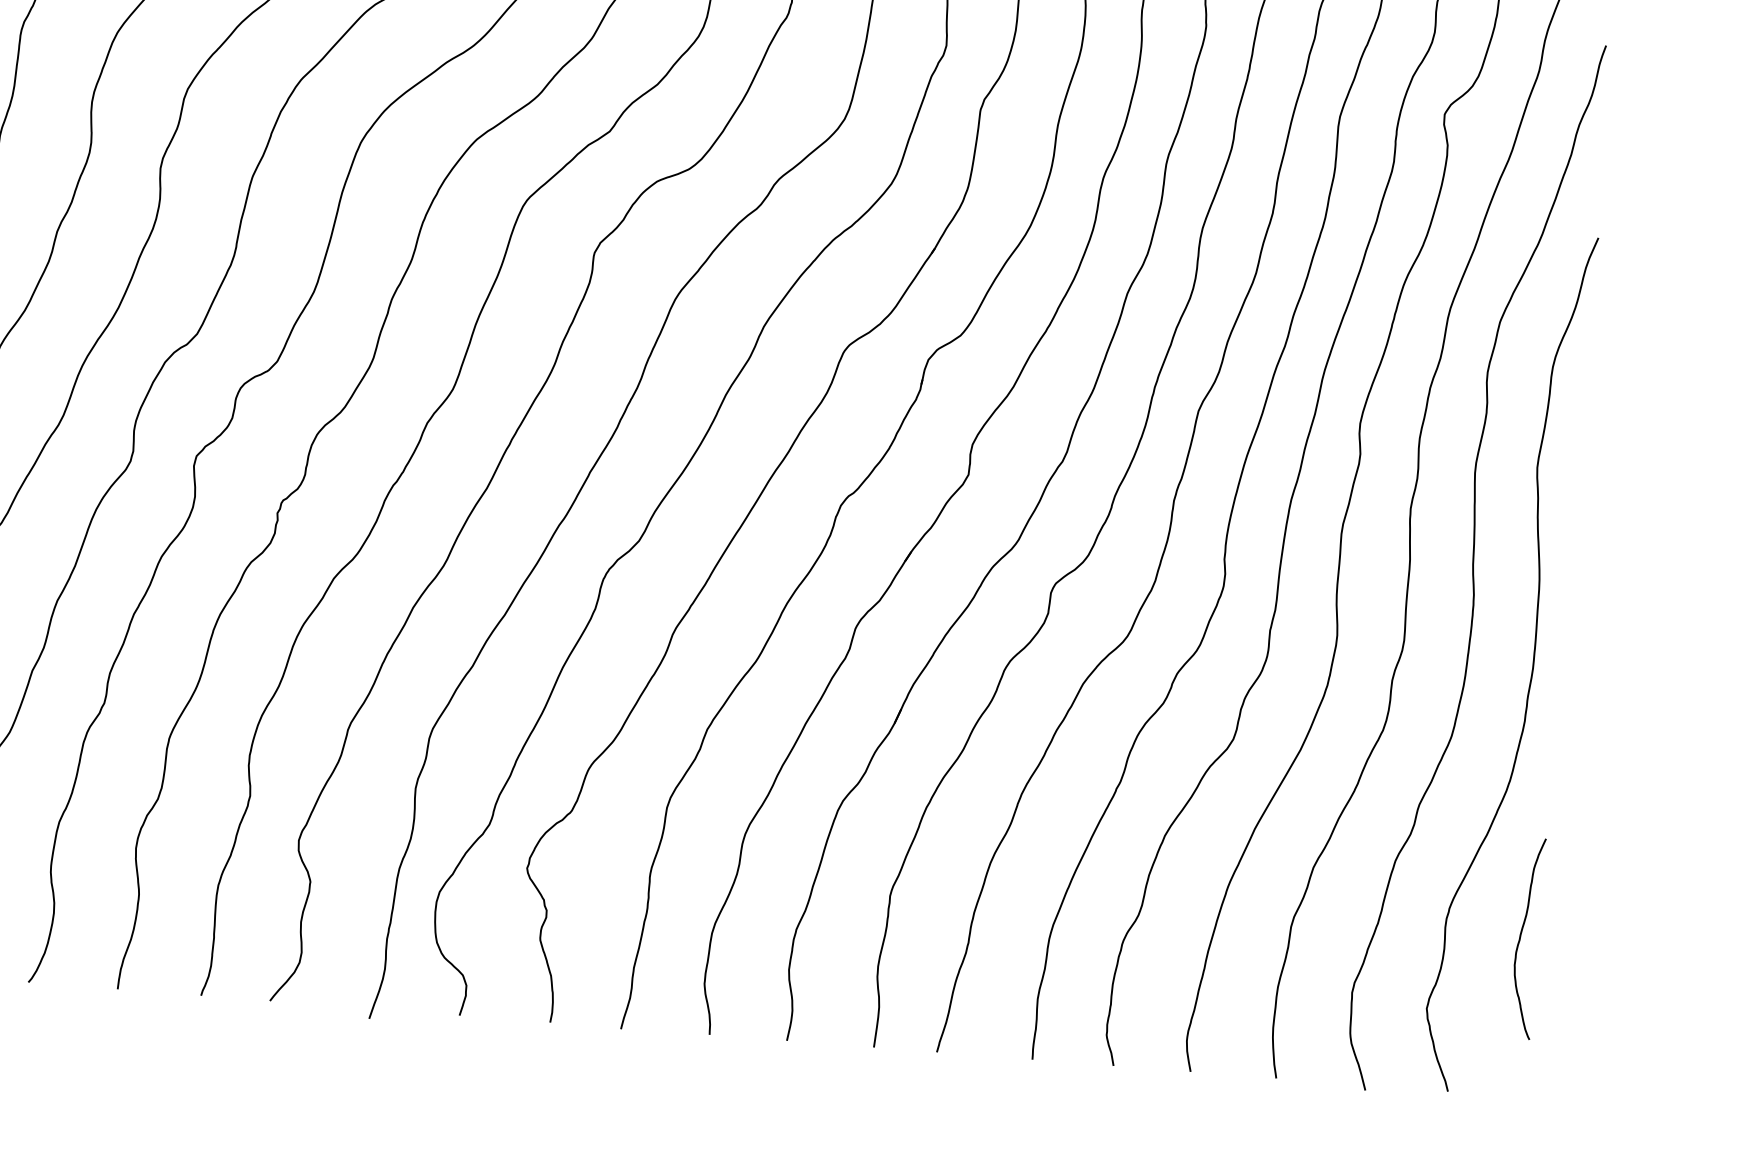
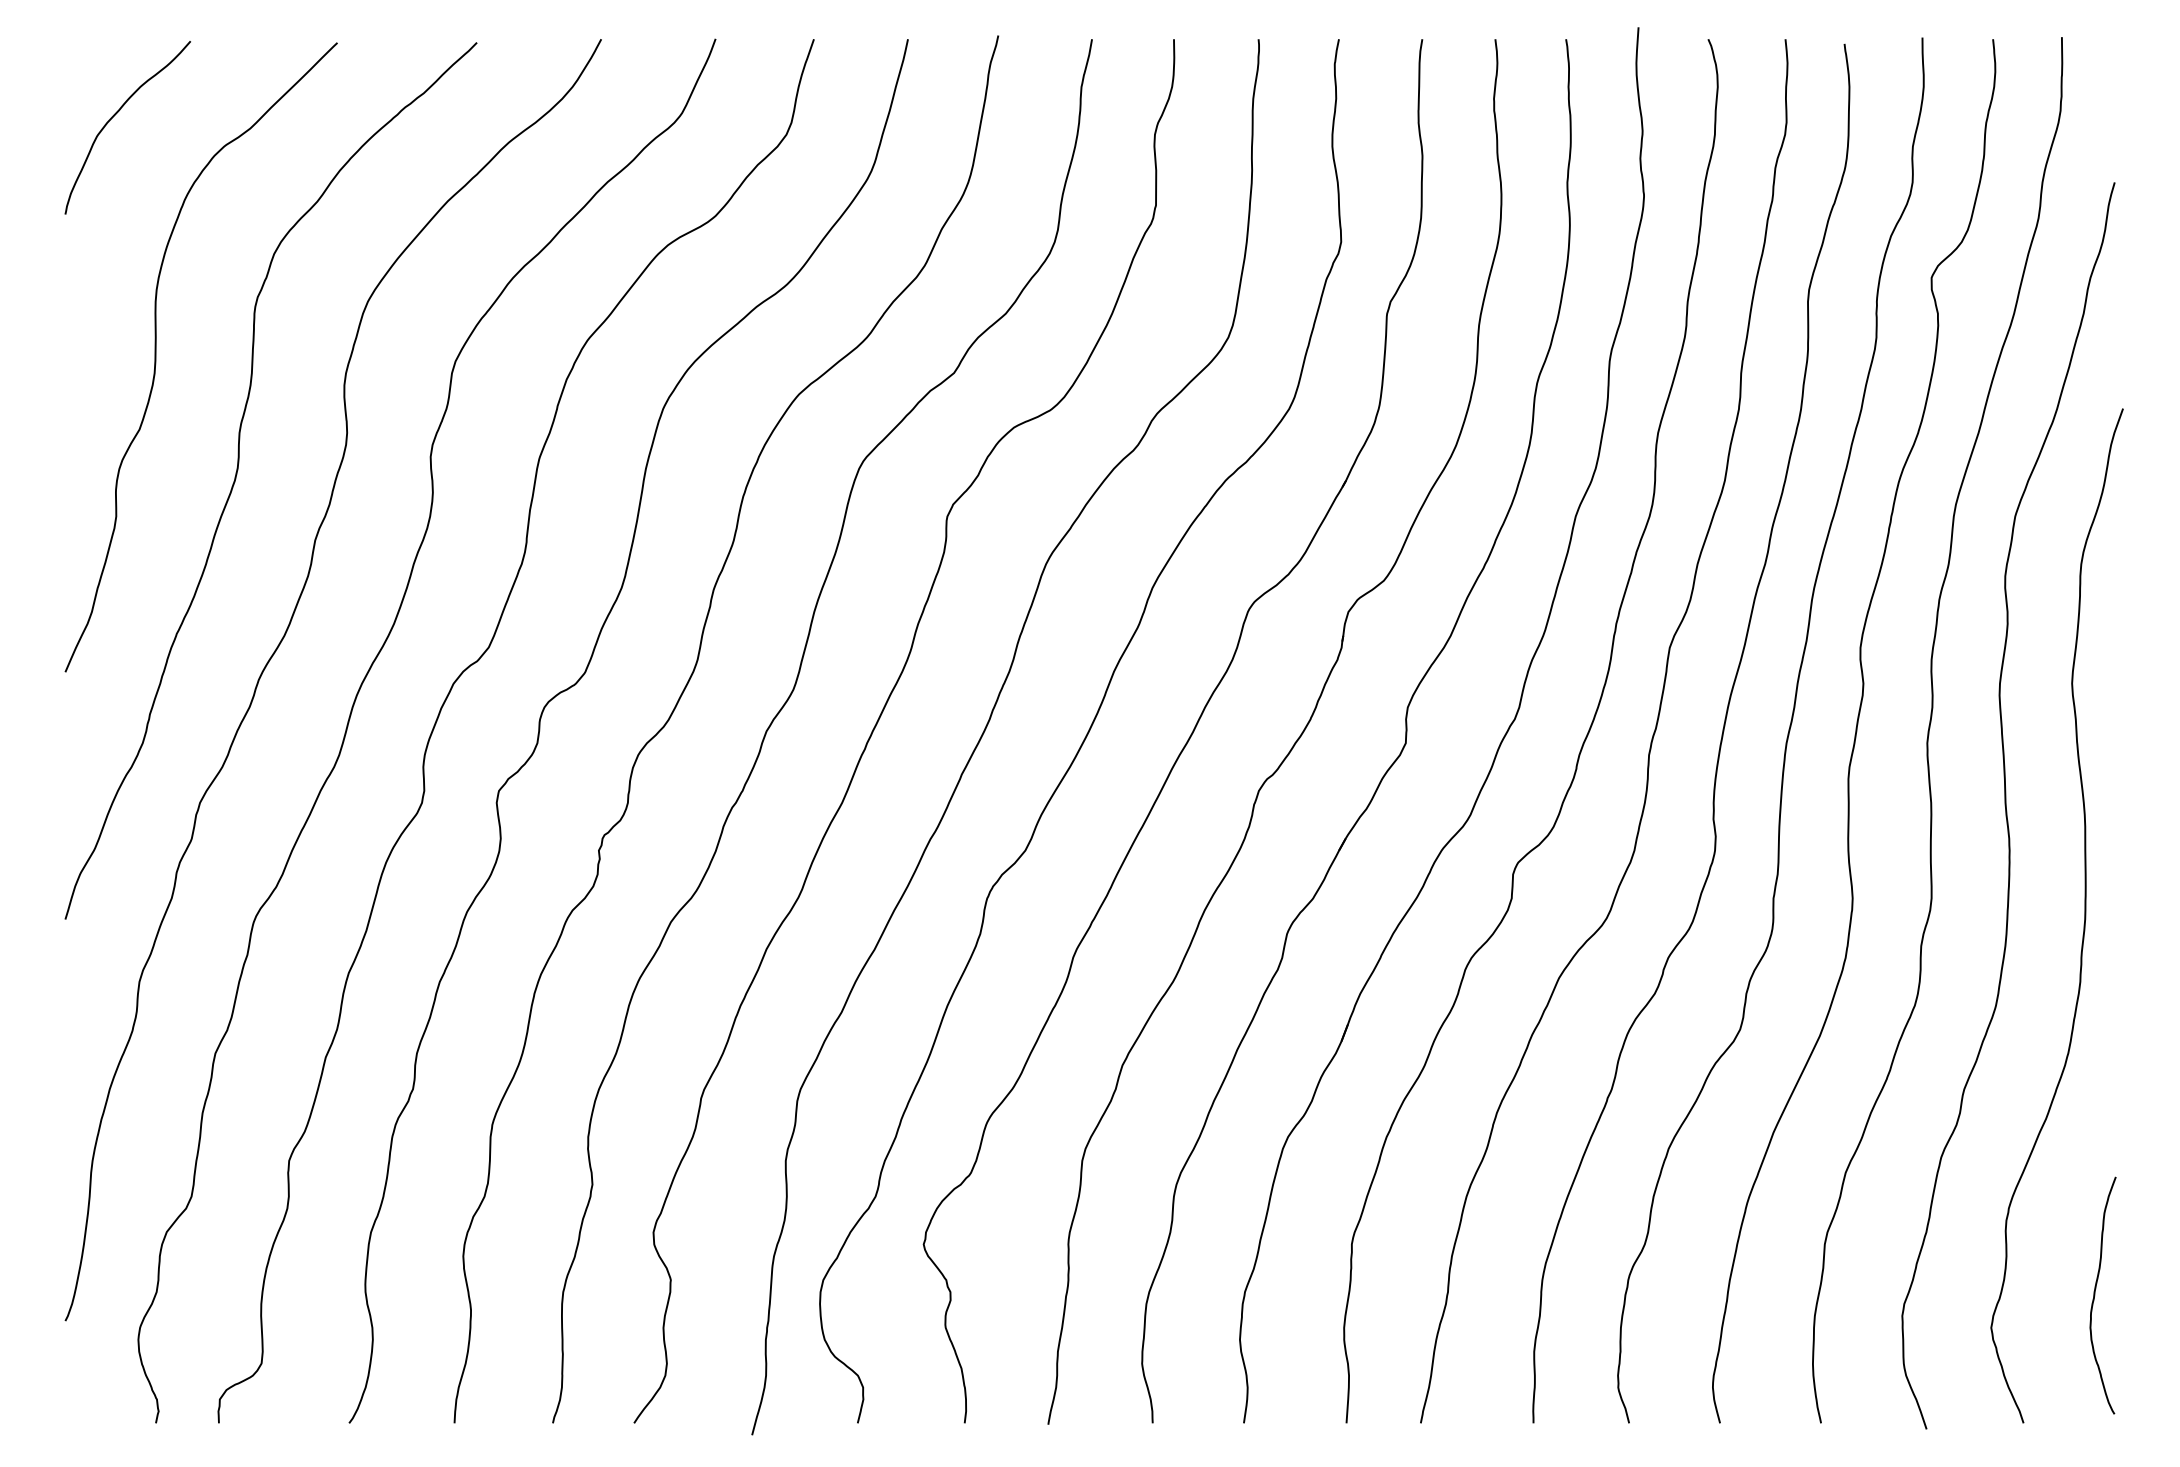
curve: (1521, 937) -> (2095, 1295), moved

